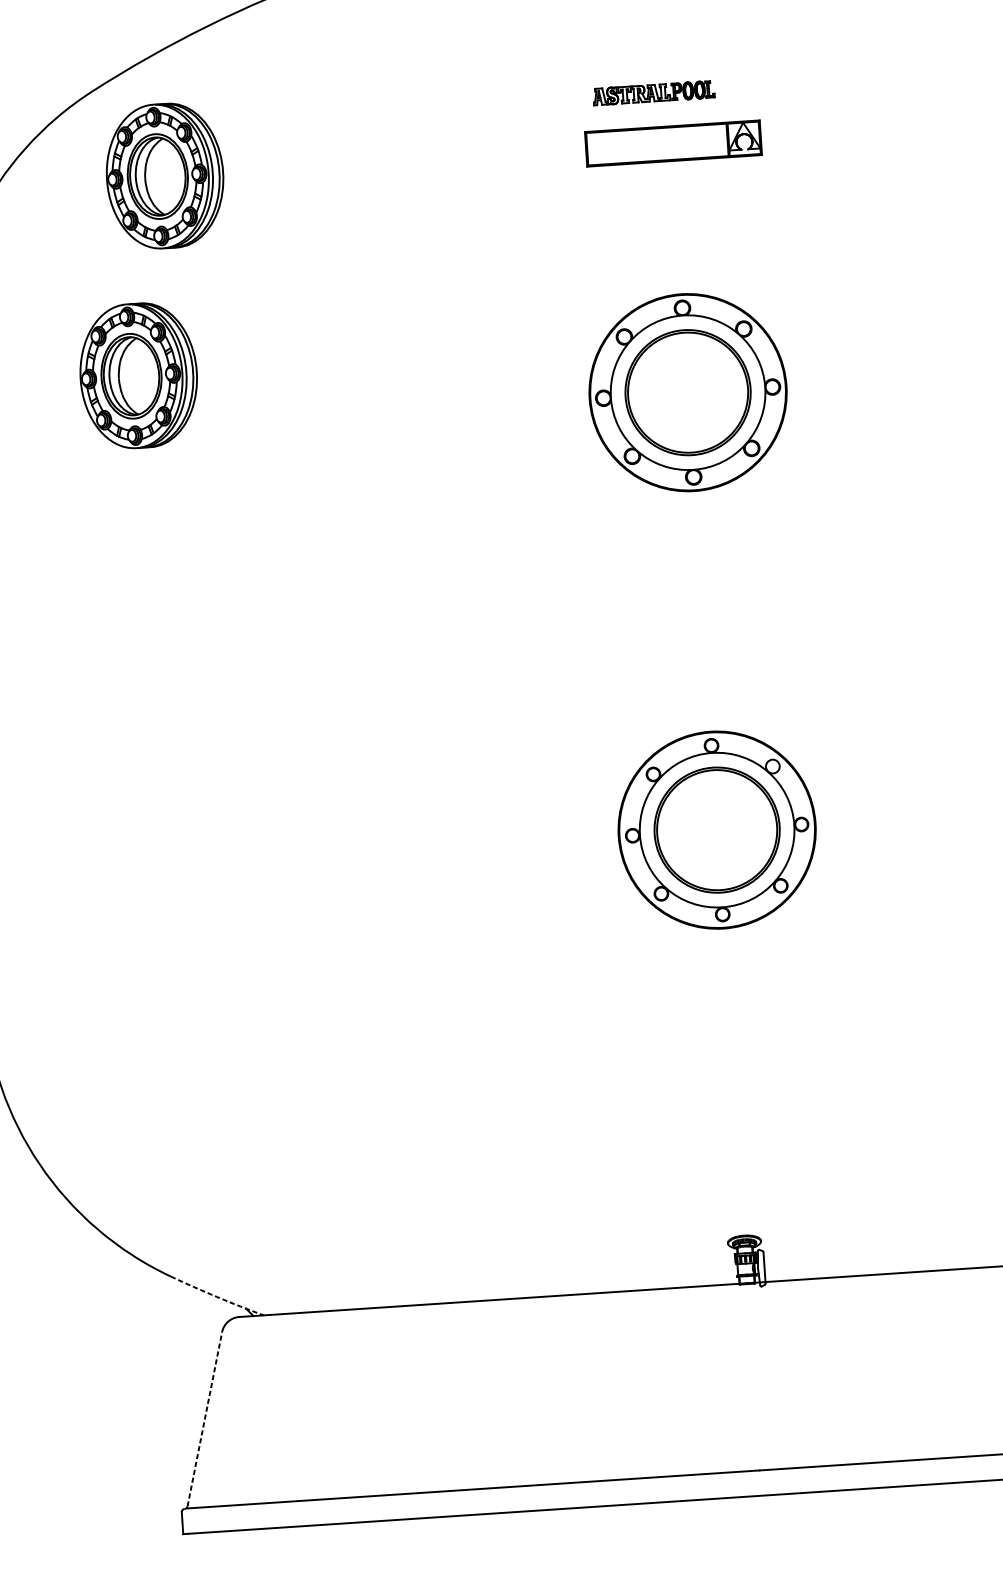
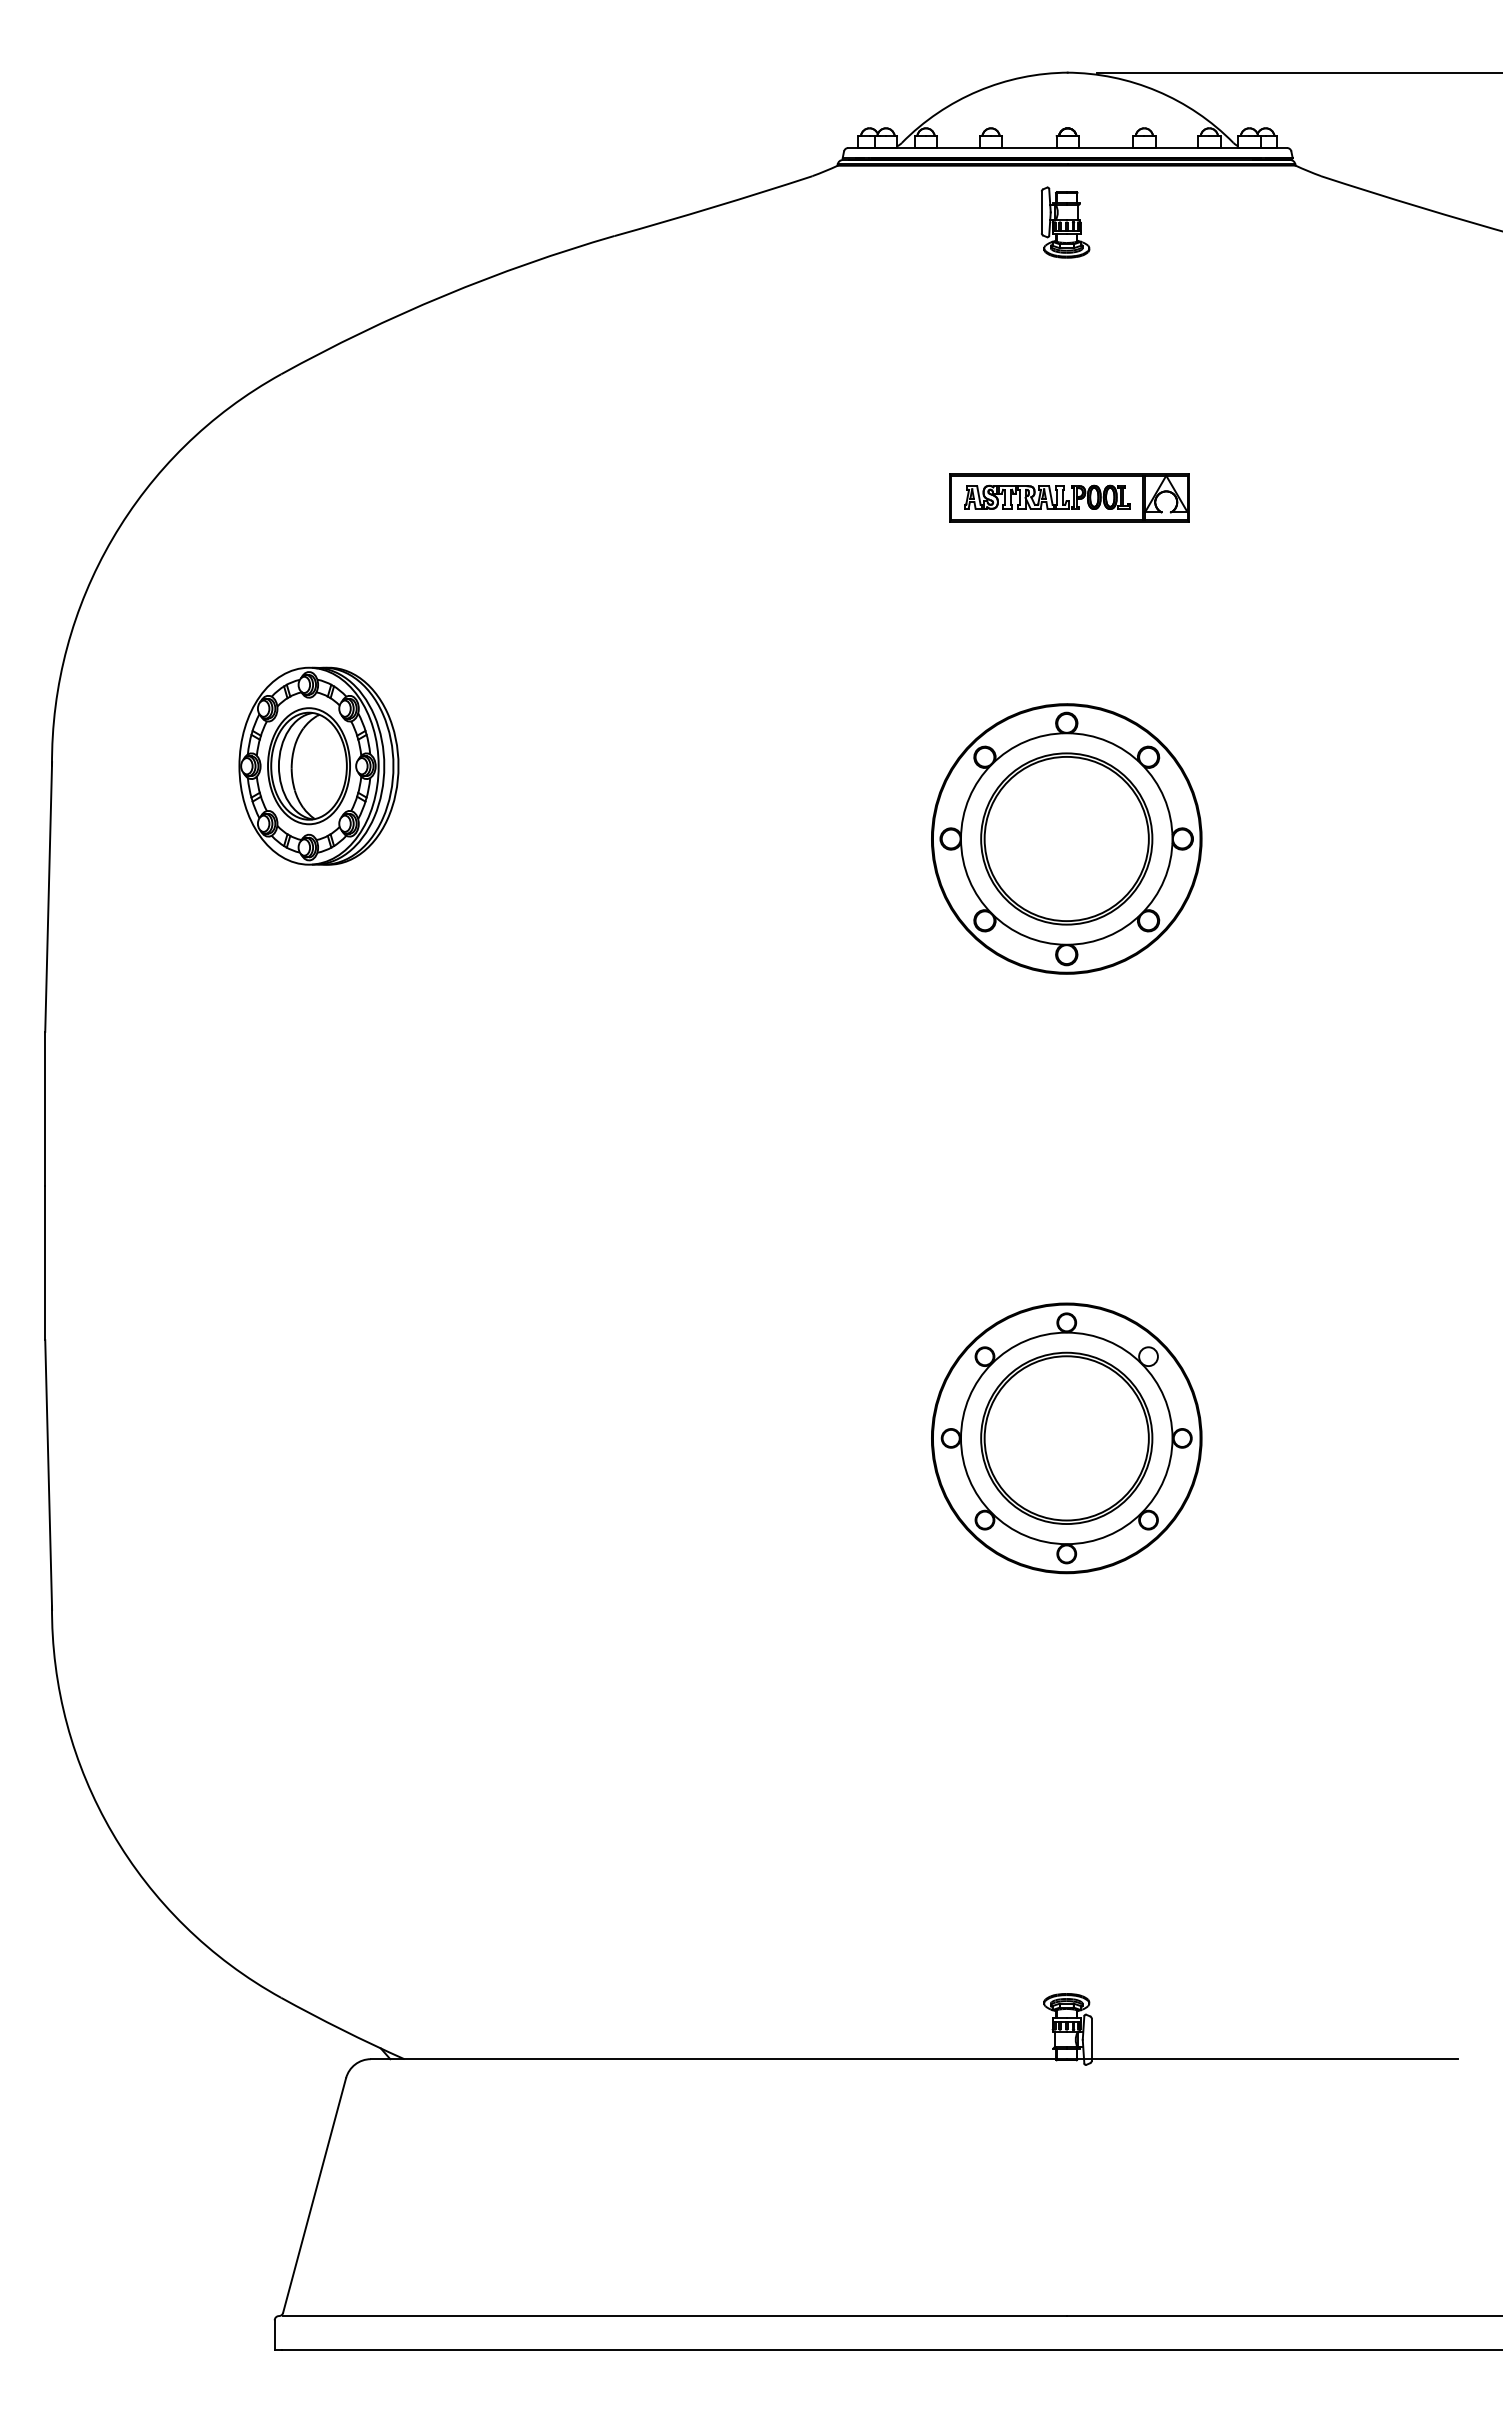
part: (654, 92) -> (1047, 496), moved
part: (164, 175) -> (372, 495), removed
arc: (217, 1296) -> (342, 2029), dashed -> solid
line: (204, 1419) -> (314, 2195), dashed -> solid

